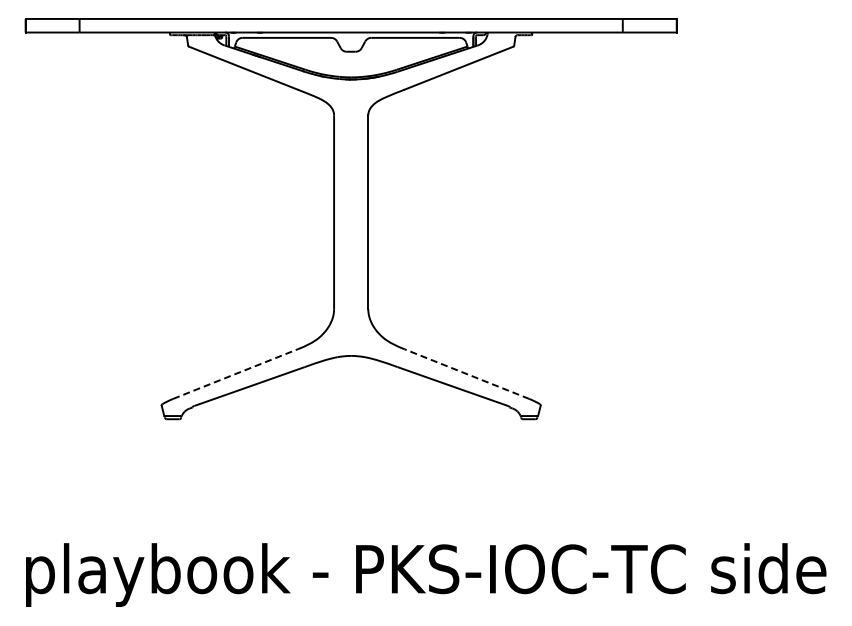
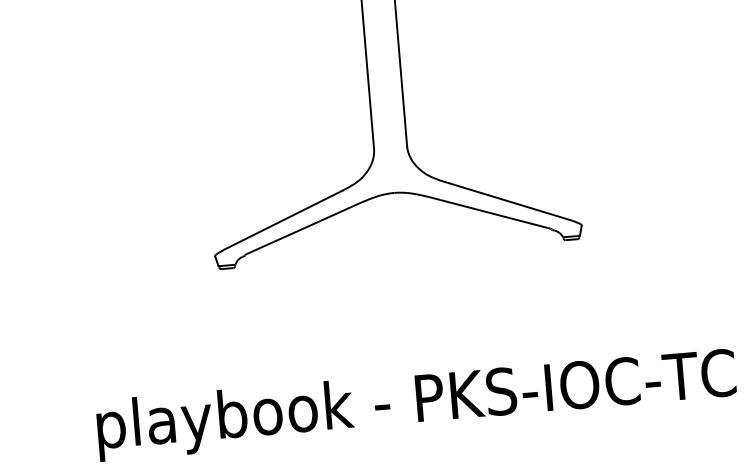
line: (235, 373) -> (283, 219), dashed -> solid
line: (466, 373) -> (507, 200), dashed -> solid

